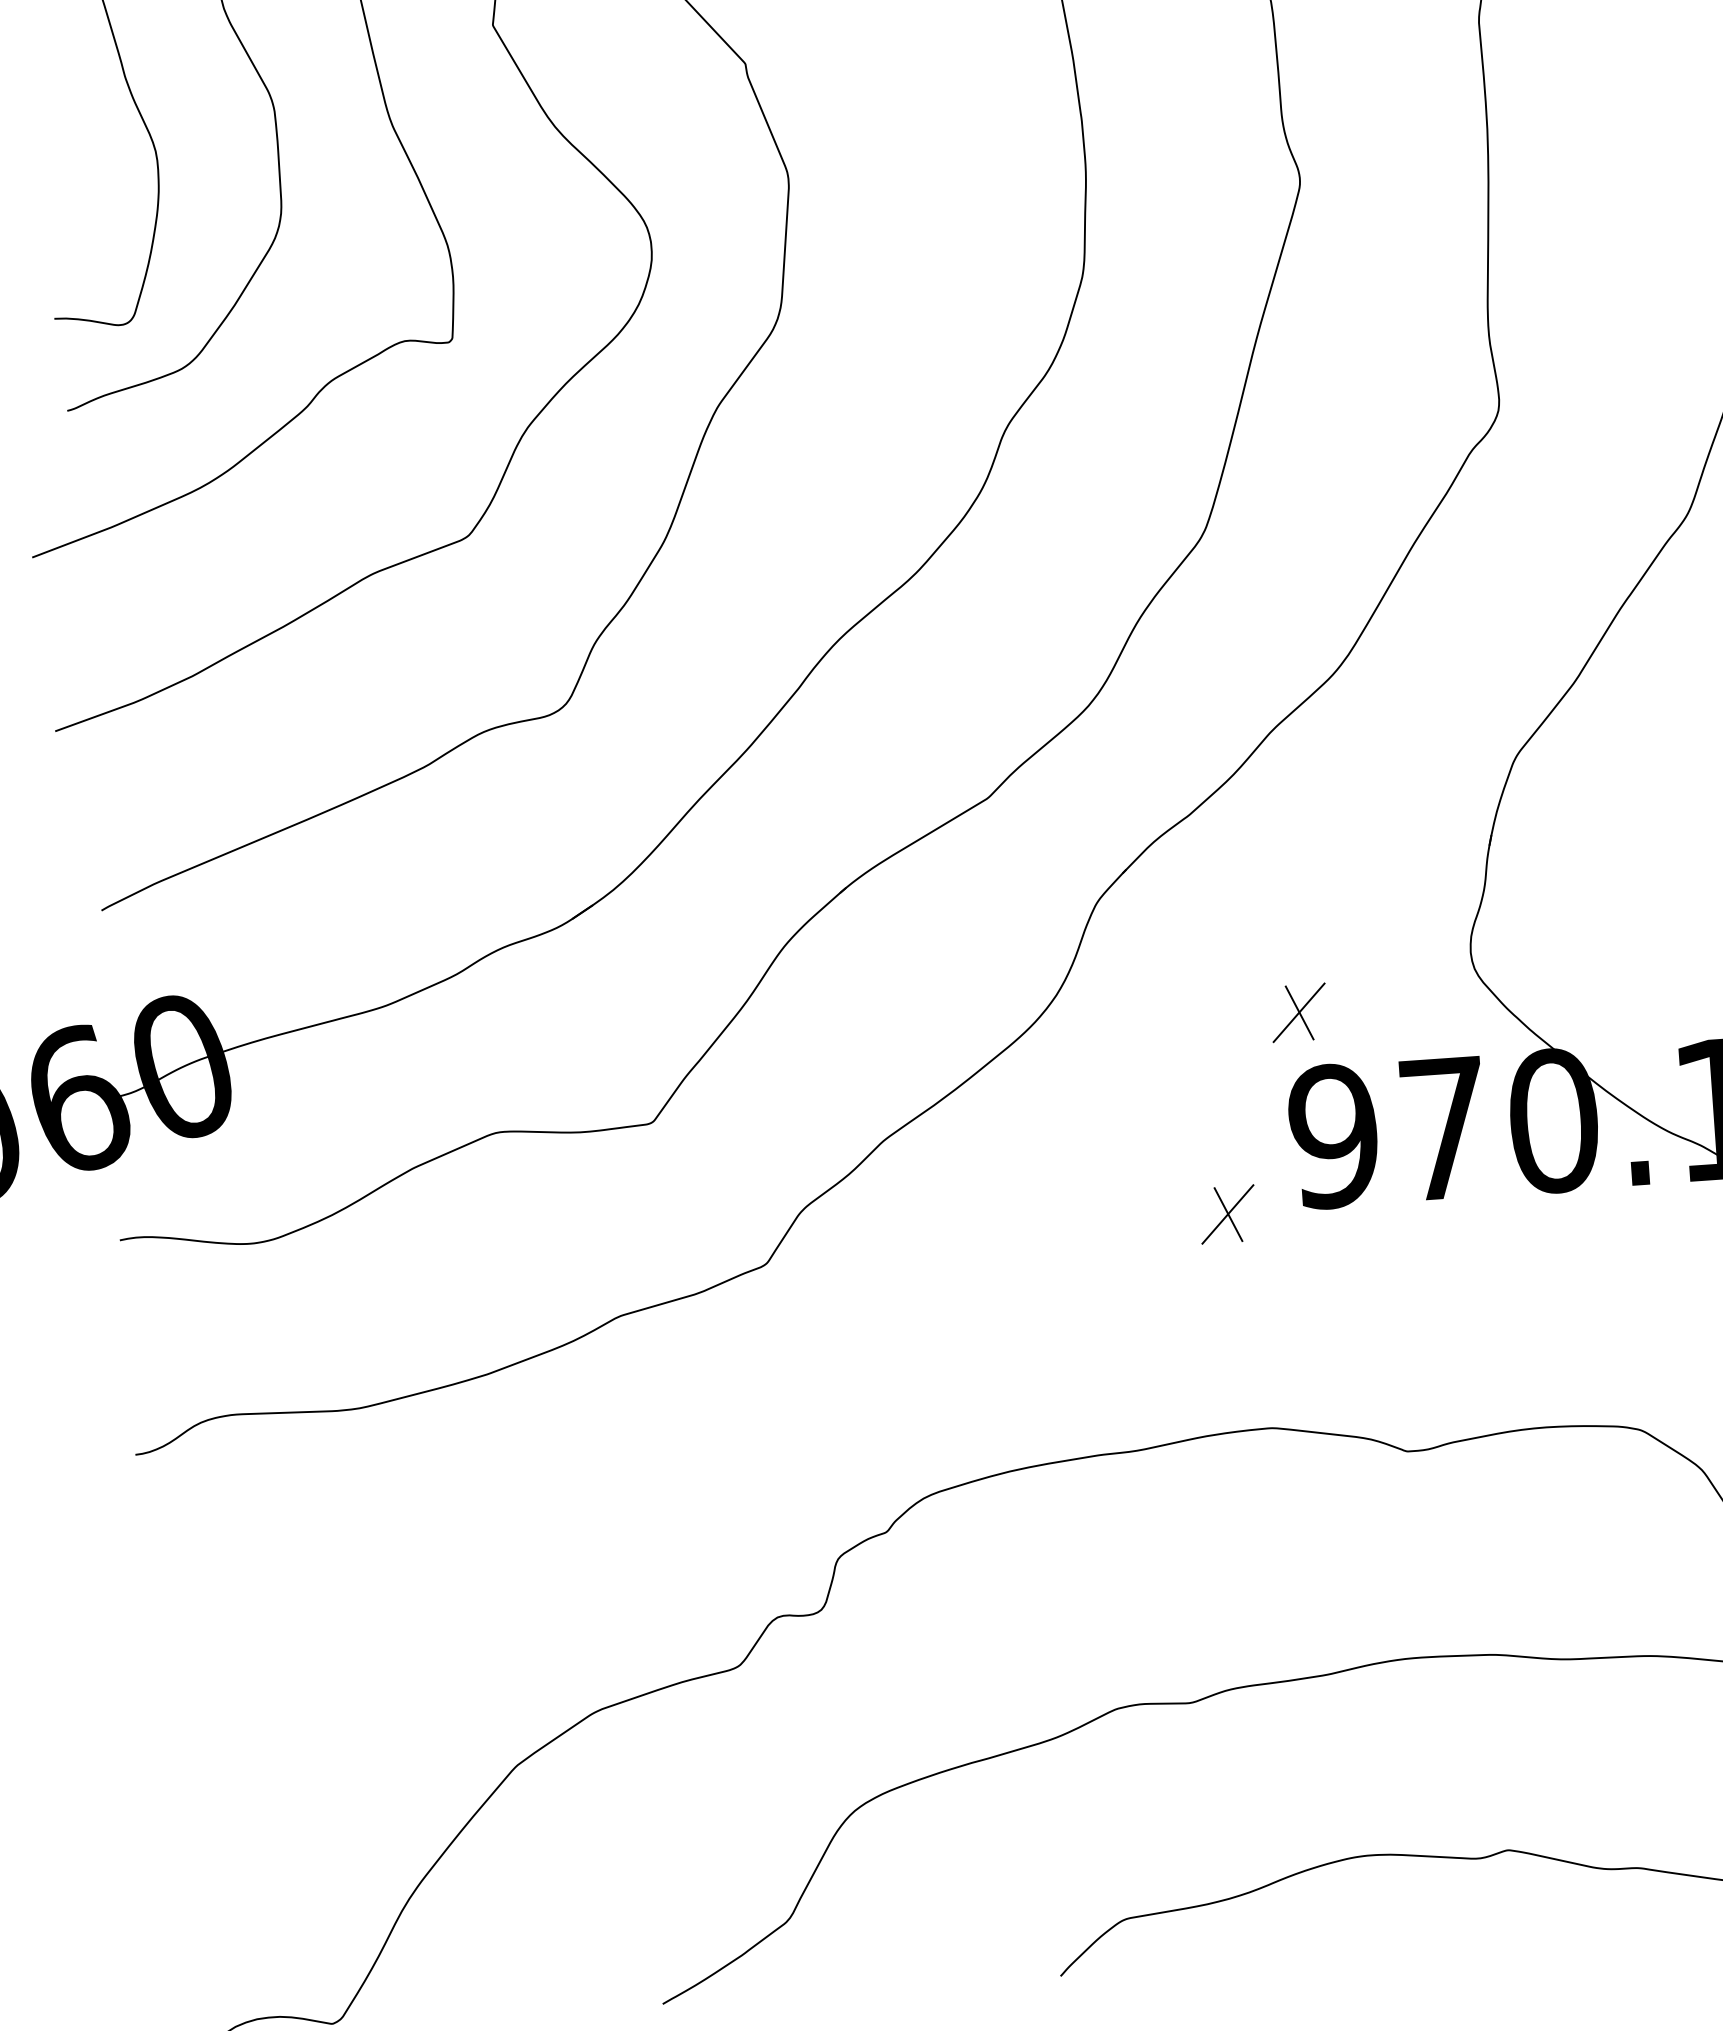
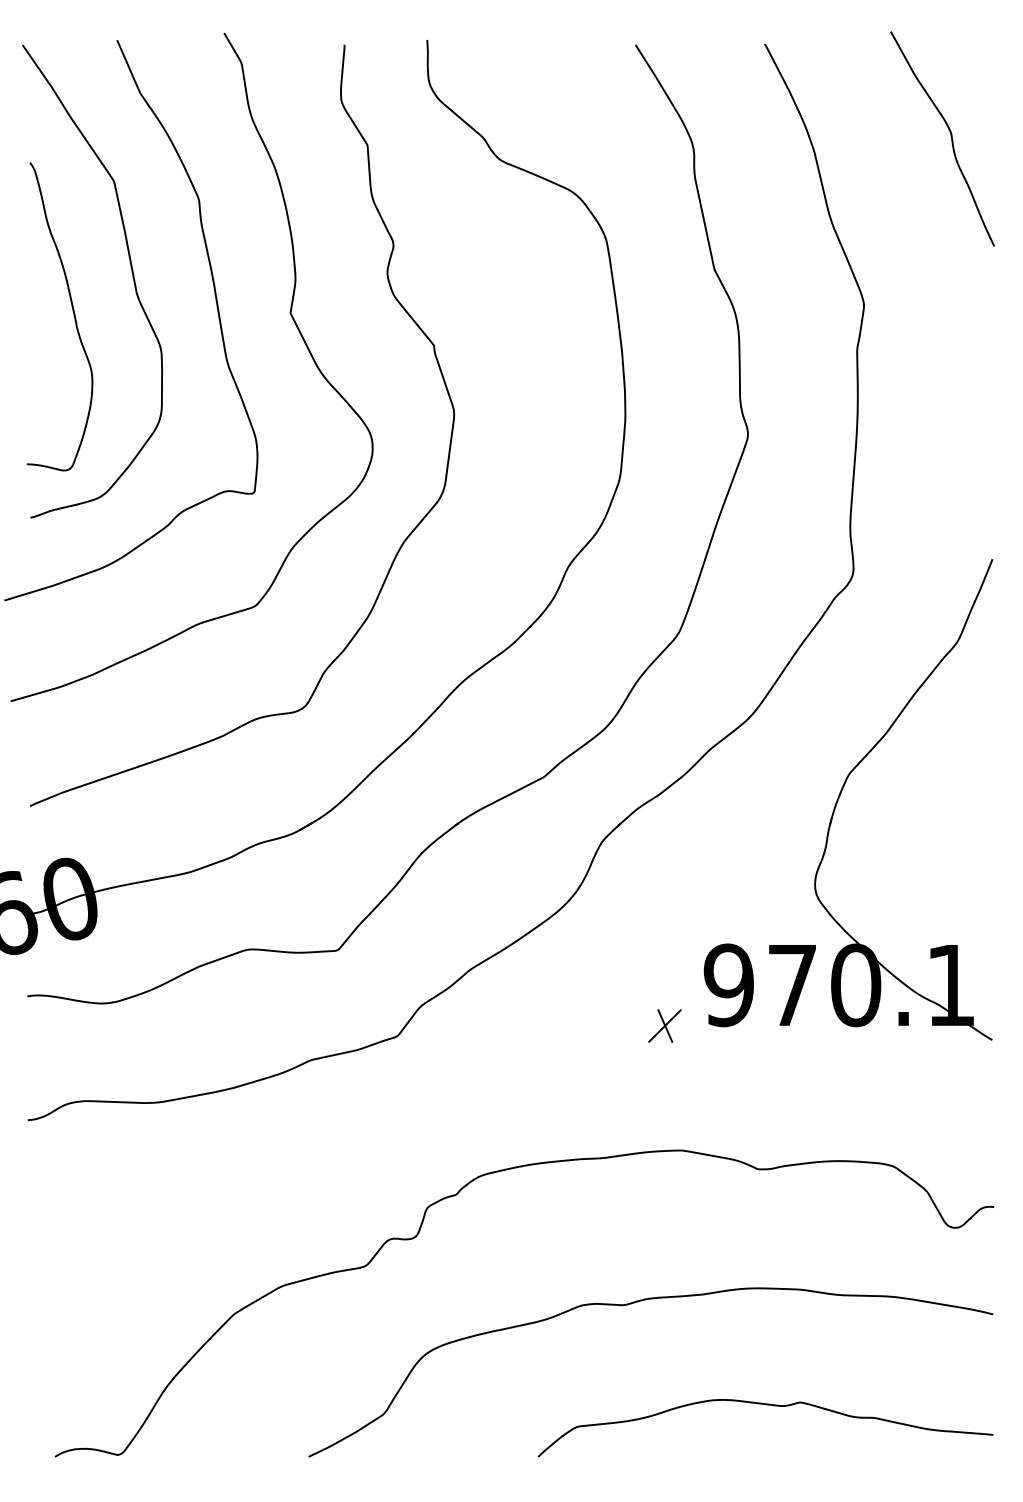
part: (1298, 1012) -> (713, 912), removed

